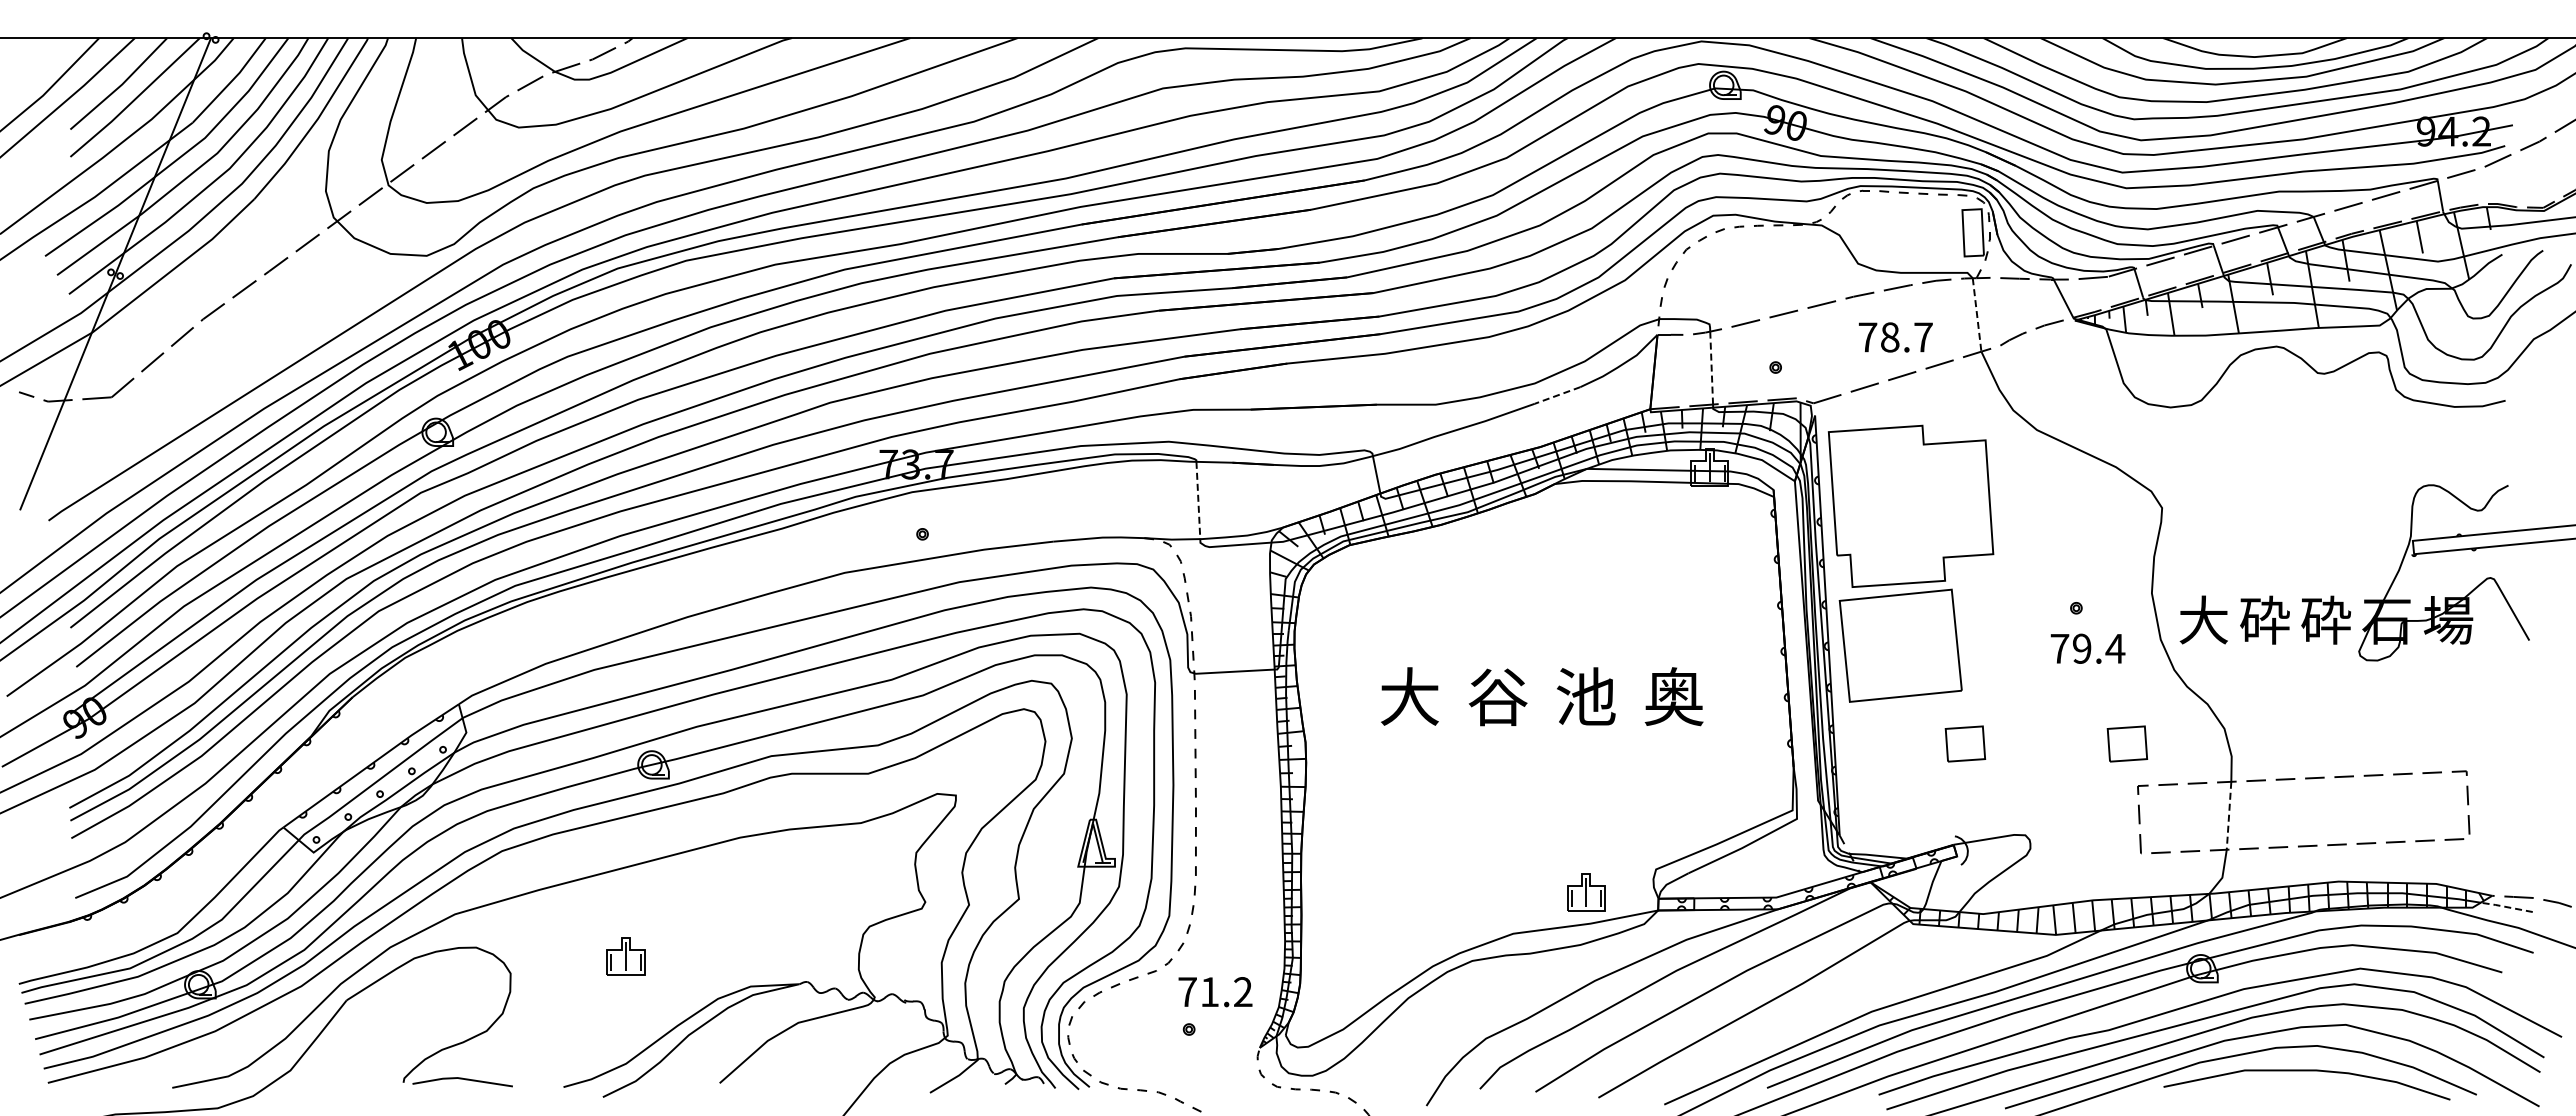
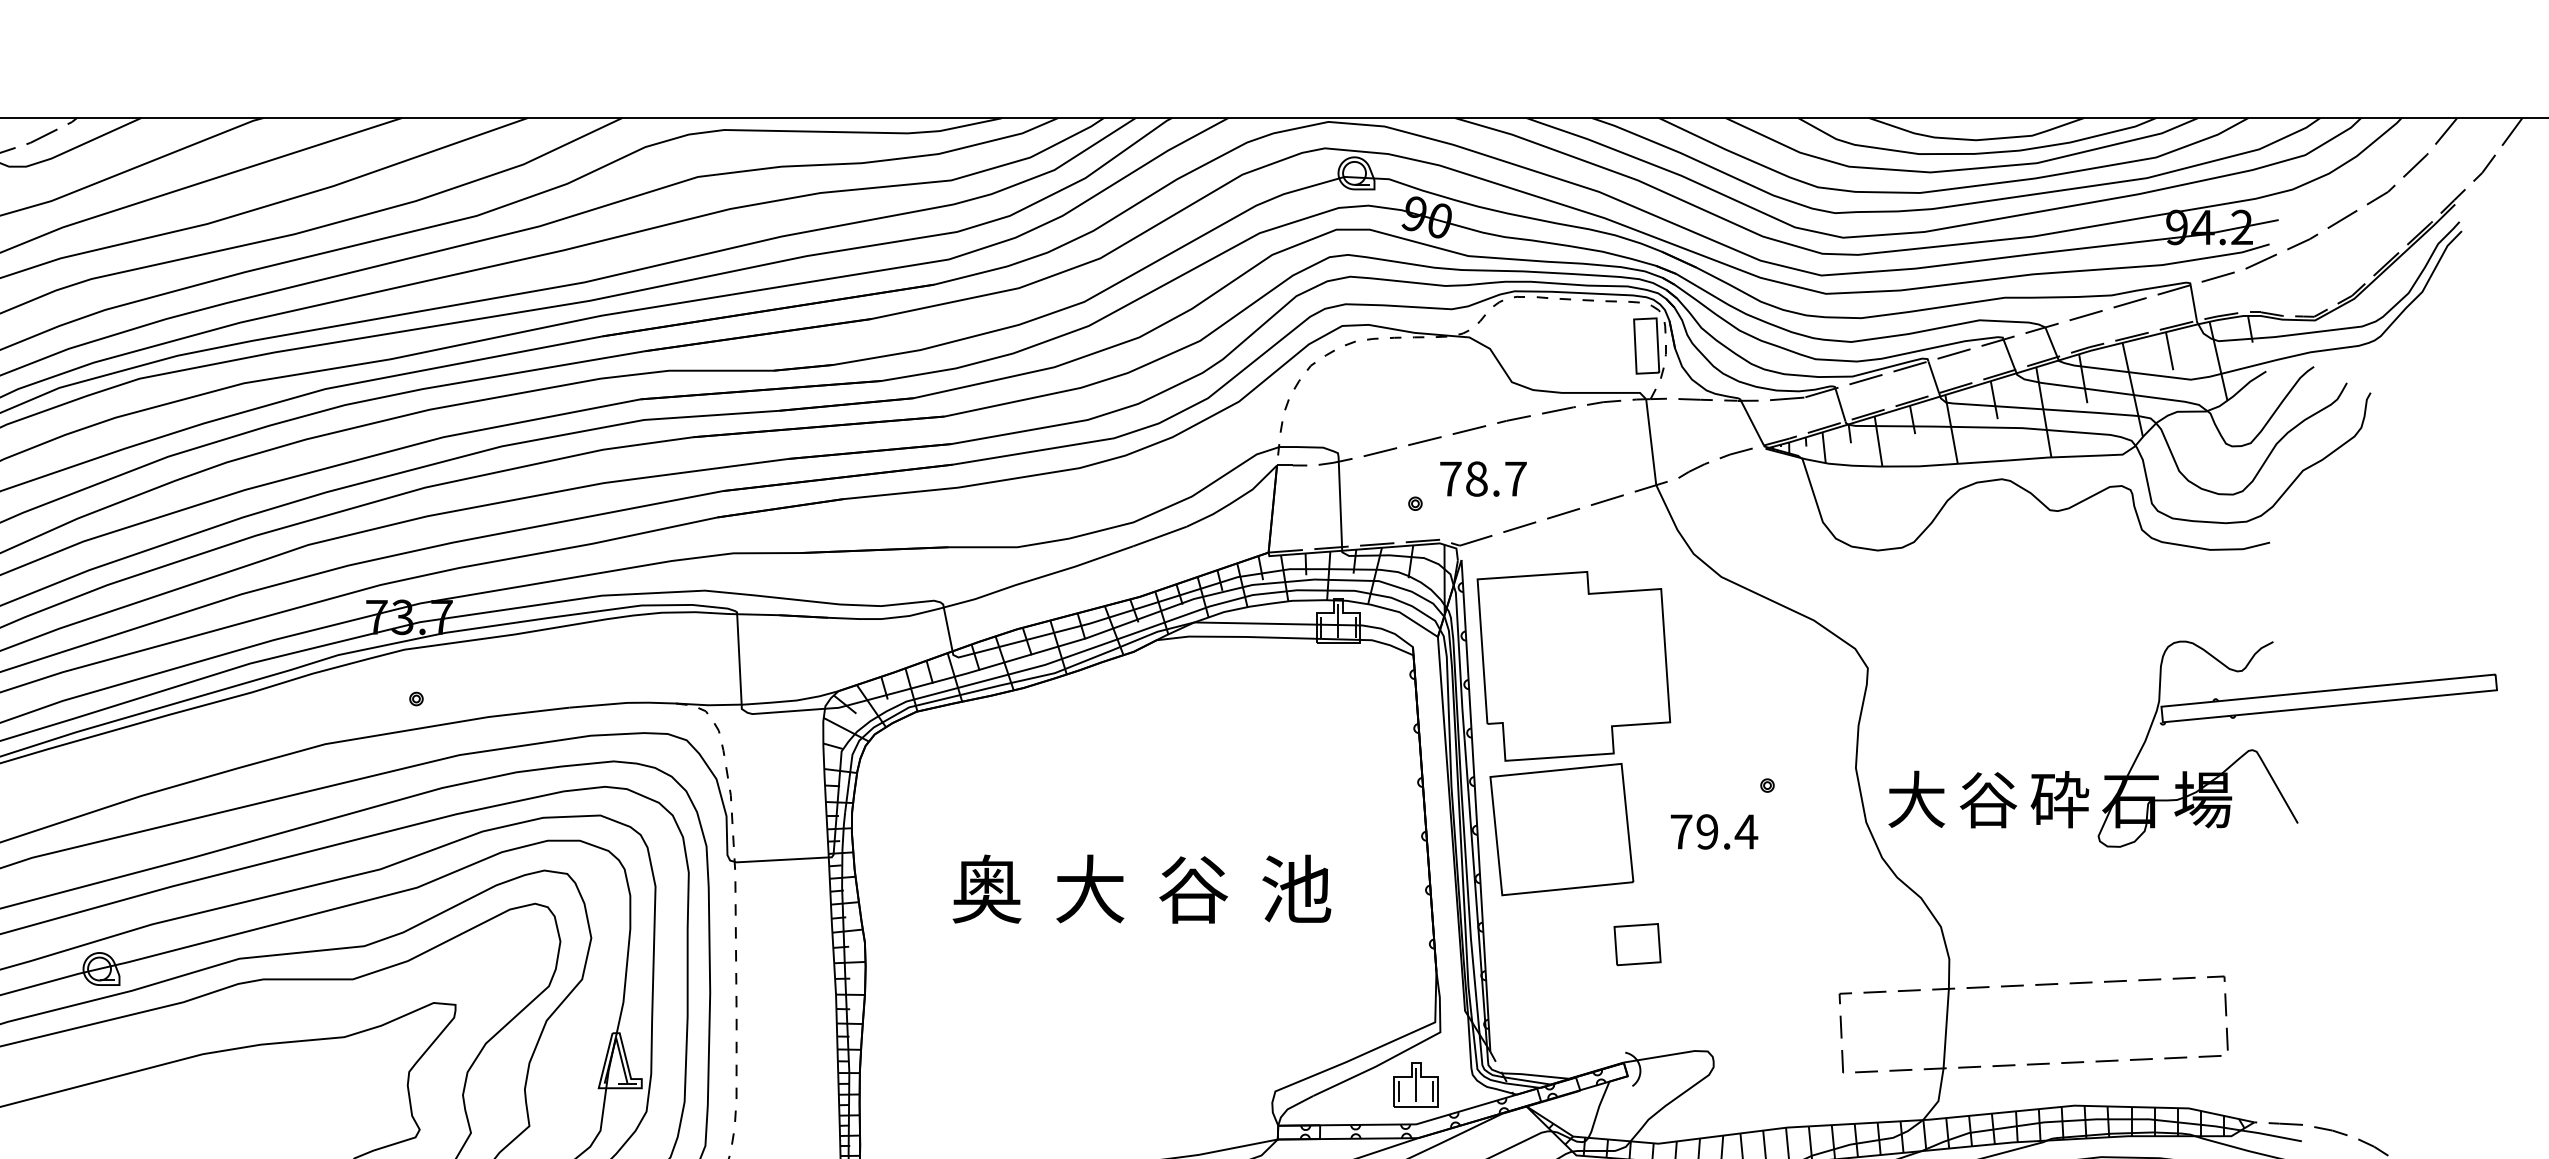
line: (1977, 314) -> (1651, 441), dashed -> solid
text: (1895, 337) -> (1483, 479), moved
line: (1711, 368) -> (1340, 504), dashed -> solid
line: (1557, 395) -> (1159, 536), dashed -> solid
line: (1198, 500) -> (739, 659), dashed -> solid
text: (2264, 619) -> (1987, 798), 砕 -> 谷
text: (2087, 648) -> (1713, 831), moved
text: (1409, 696) -> (986, 888), 大 -> 奥
text: (1497, 696) -> (1089, 888), 谷 -> 大
text: (1586, 696) -> (1193, 888), 池 -> 谷
text: (1673, 696) -> (1295, 888), 奥 -> 池
part: (2127, 743) -> (1827, 943), removed
line: (2229, 816) -> (1946, 1029), dashed -> solid
part: (1586, 892) -> (1416, 1084), moved
line: (2505, 906) -> (2269, 1134), dashed -> solid

